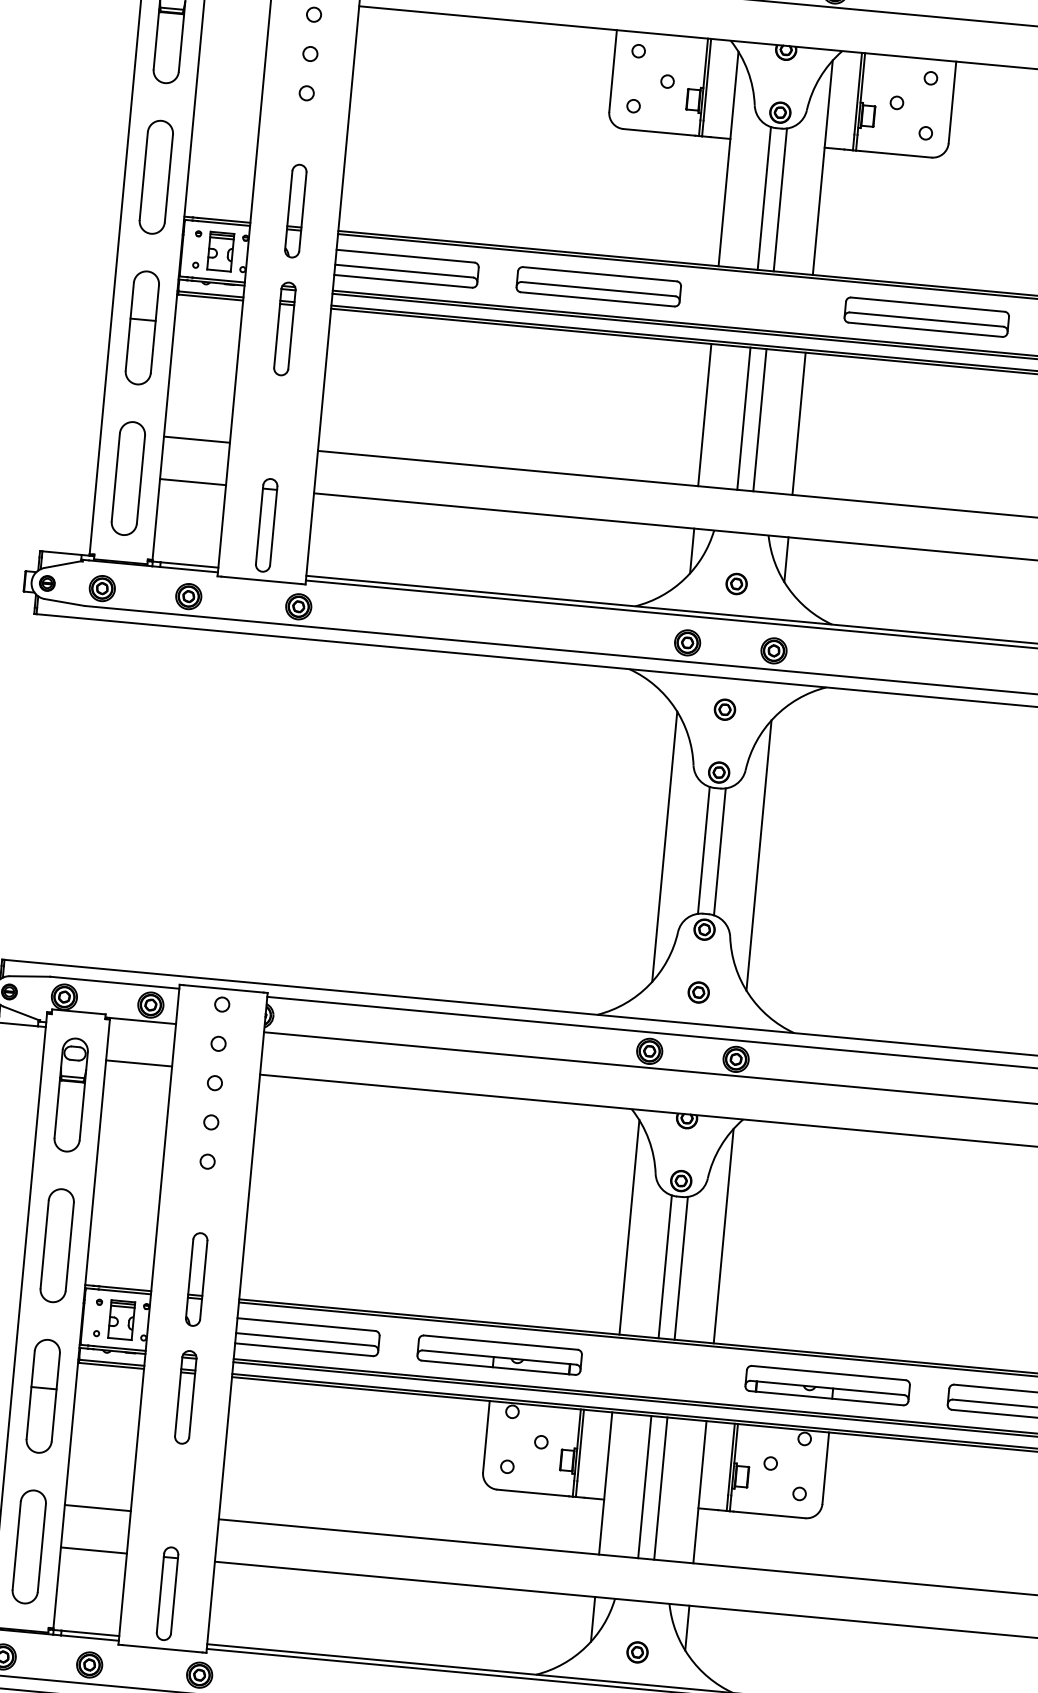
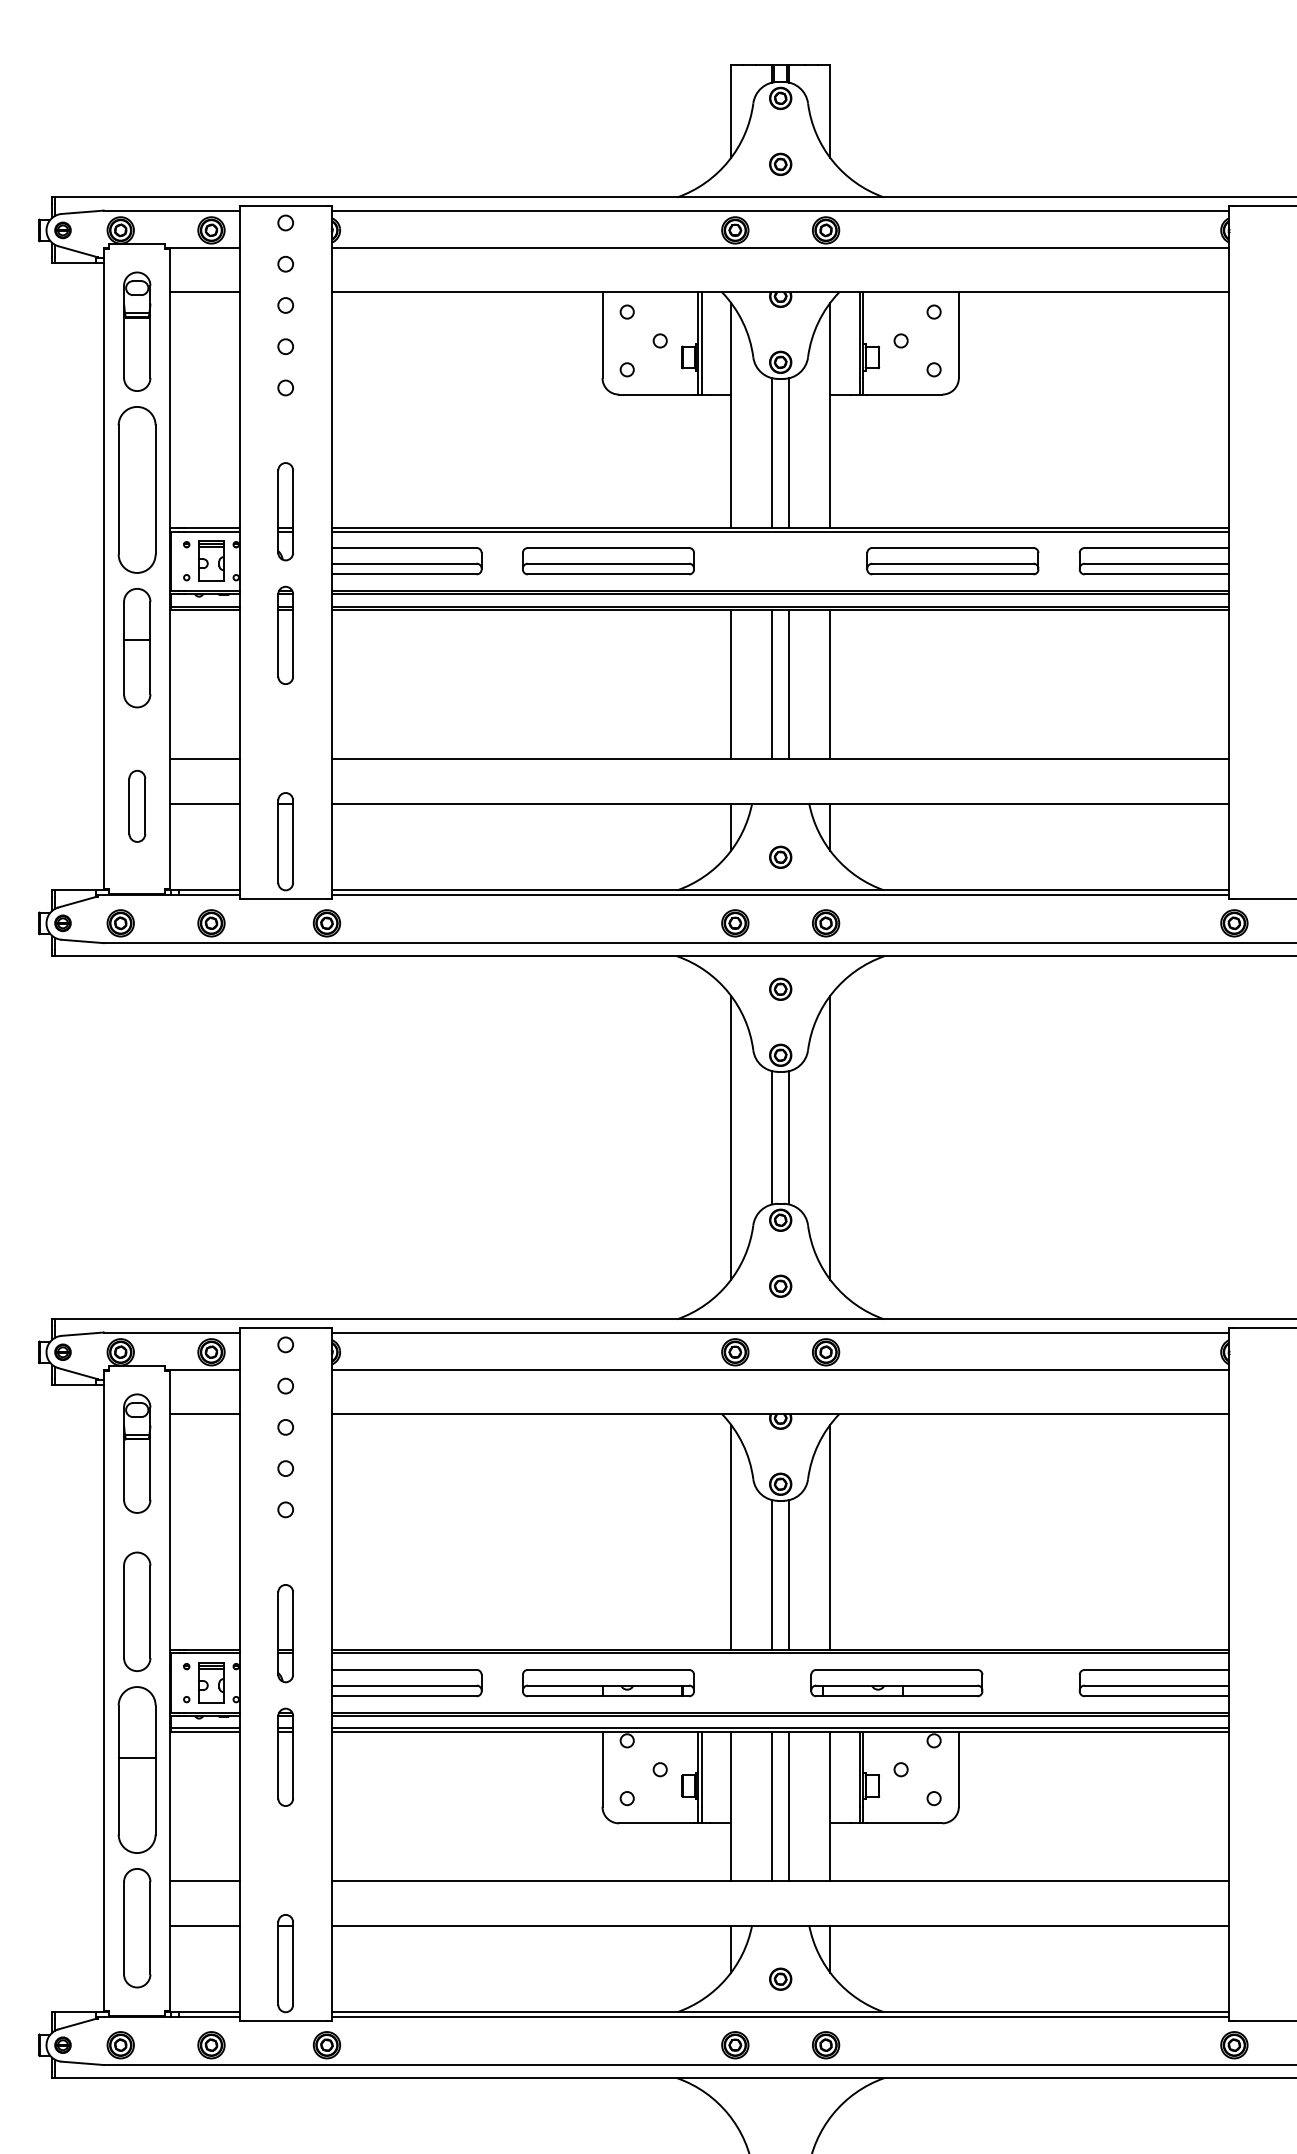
part: (156, 176) -> (137, 489), size x1.4
part: (128, 478) -> (137, 806), size x0.6
part: (827, 1385) -> (896, 1683), moved
part: (43, 1395) -> (137, 1769), size x1.4

